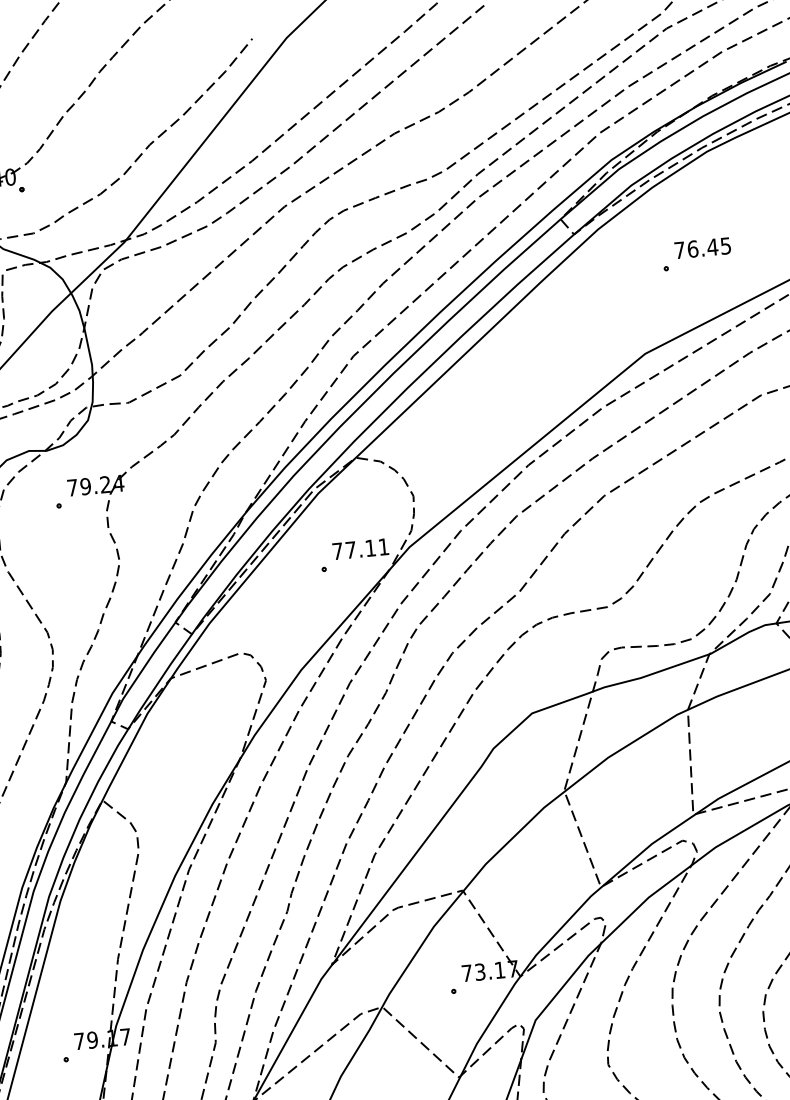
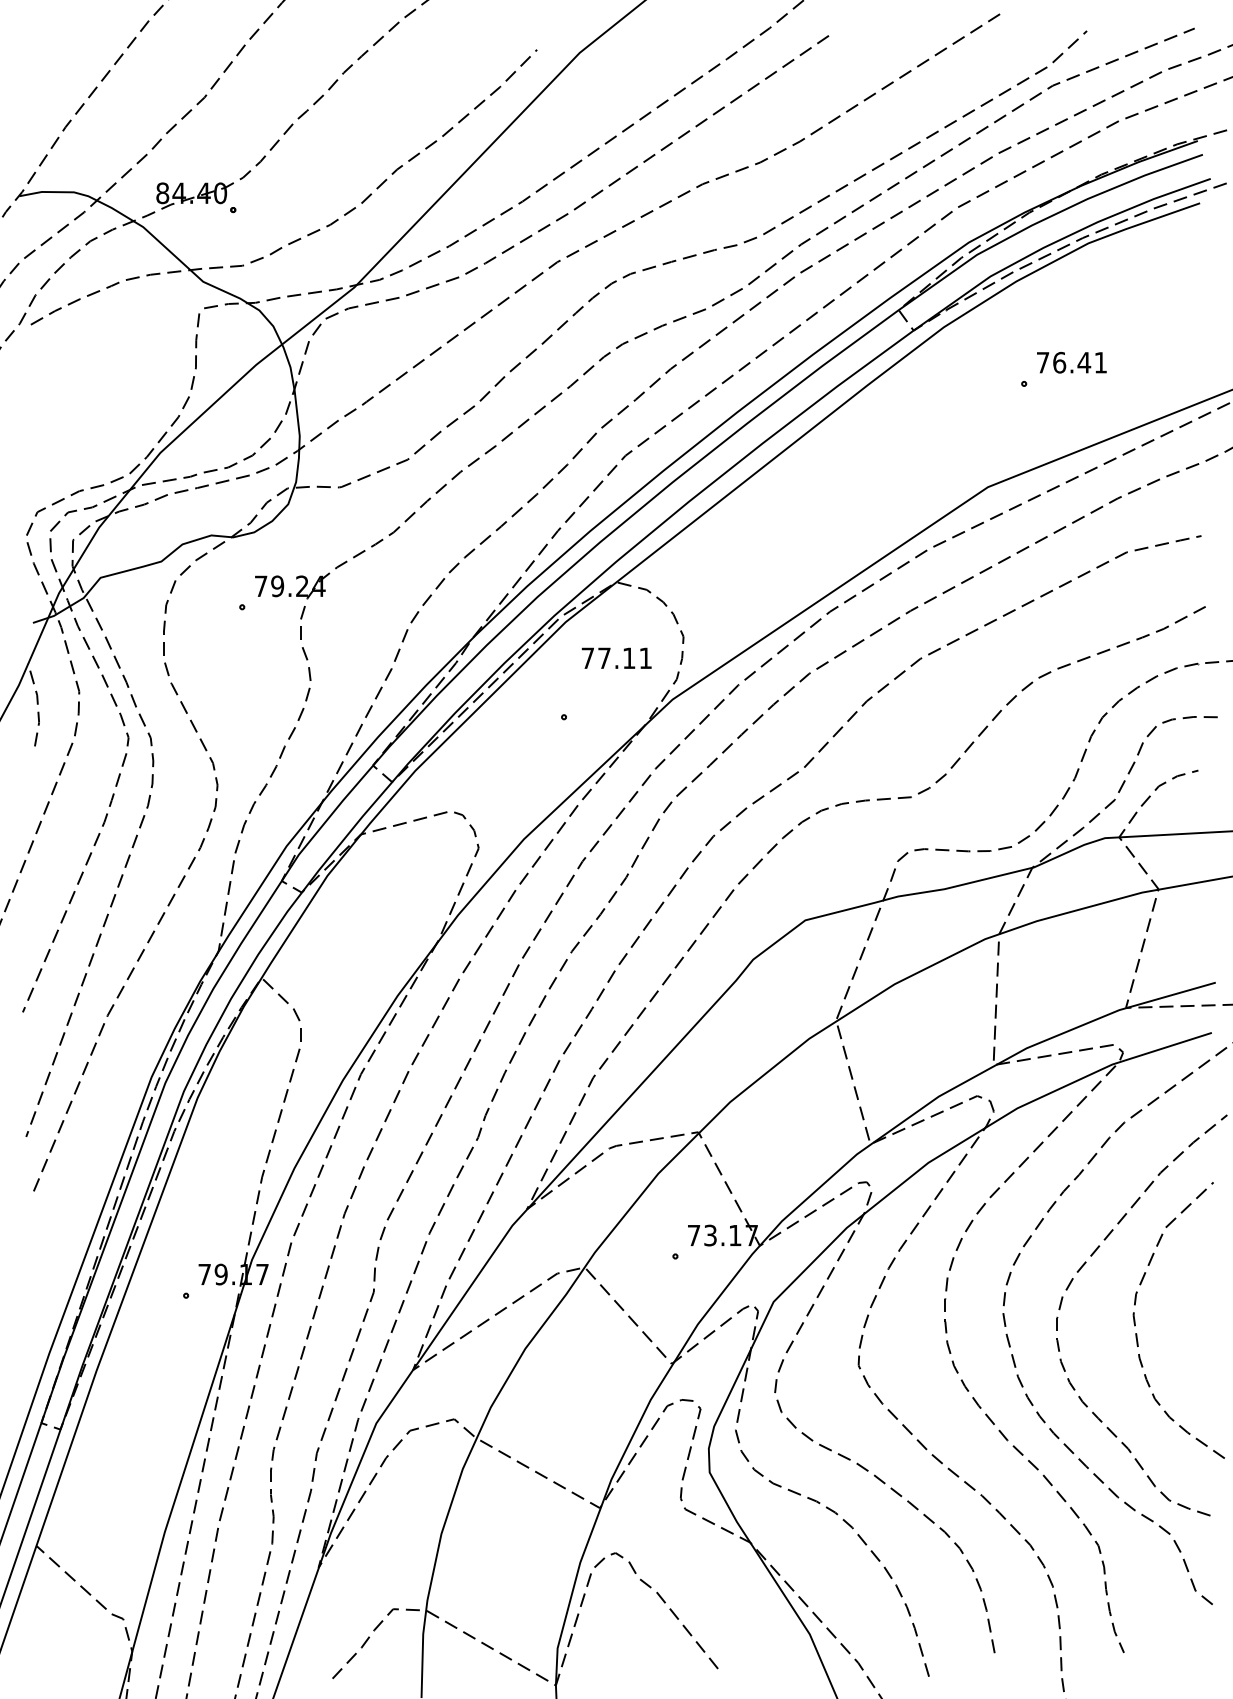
text: (725, 245) -> (1100, 362), 76.45 -> 76.41
text: (360, 548) -> (616, 657), moved

